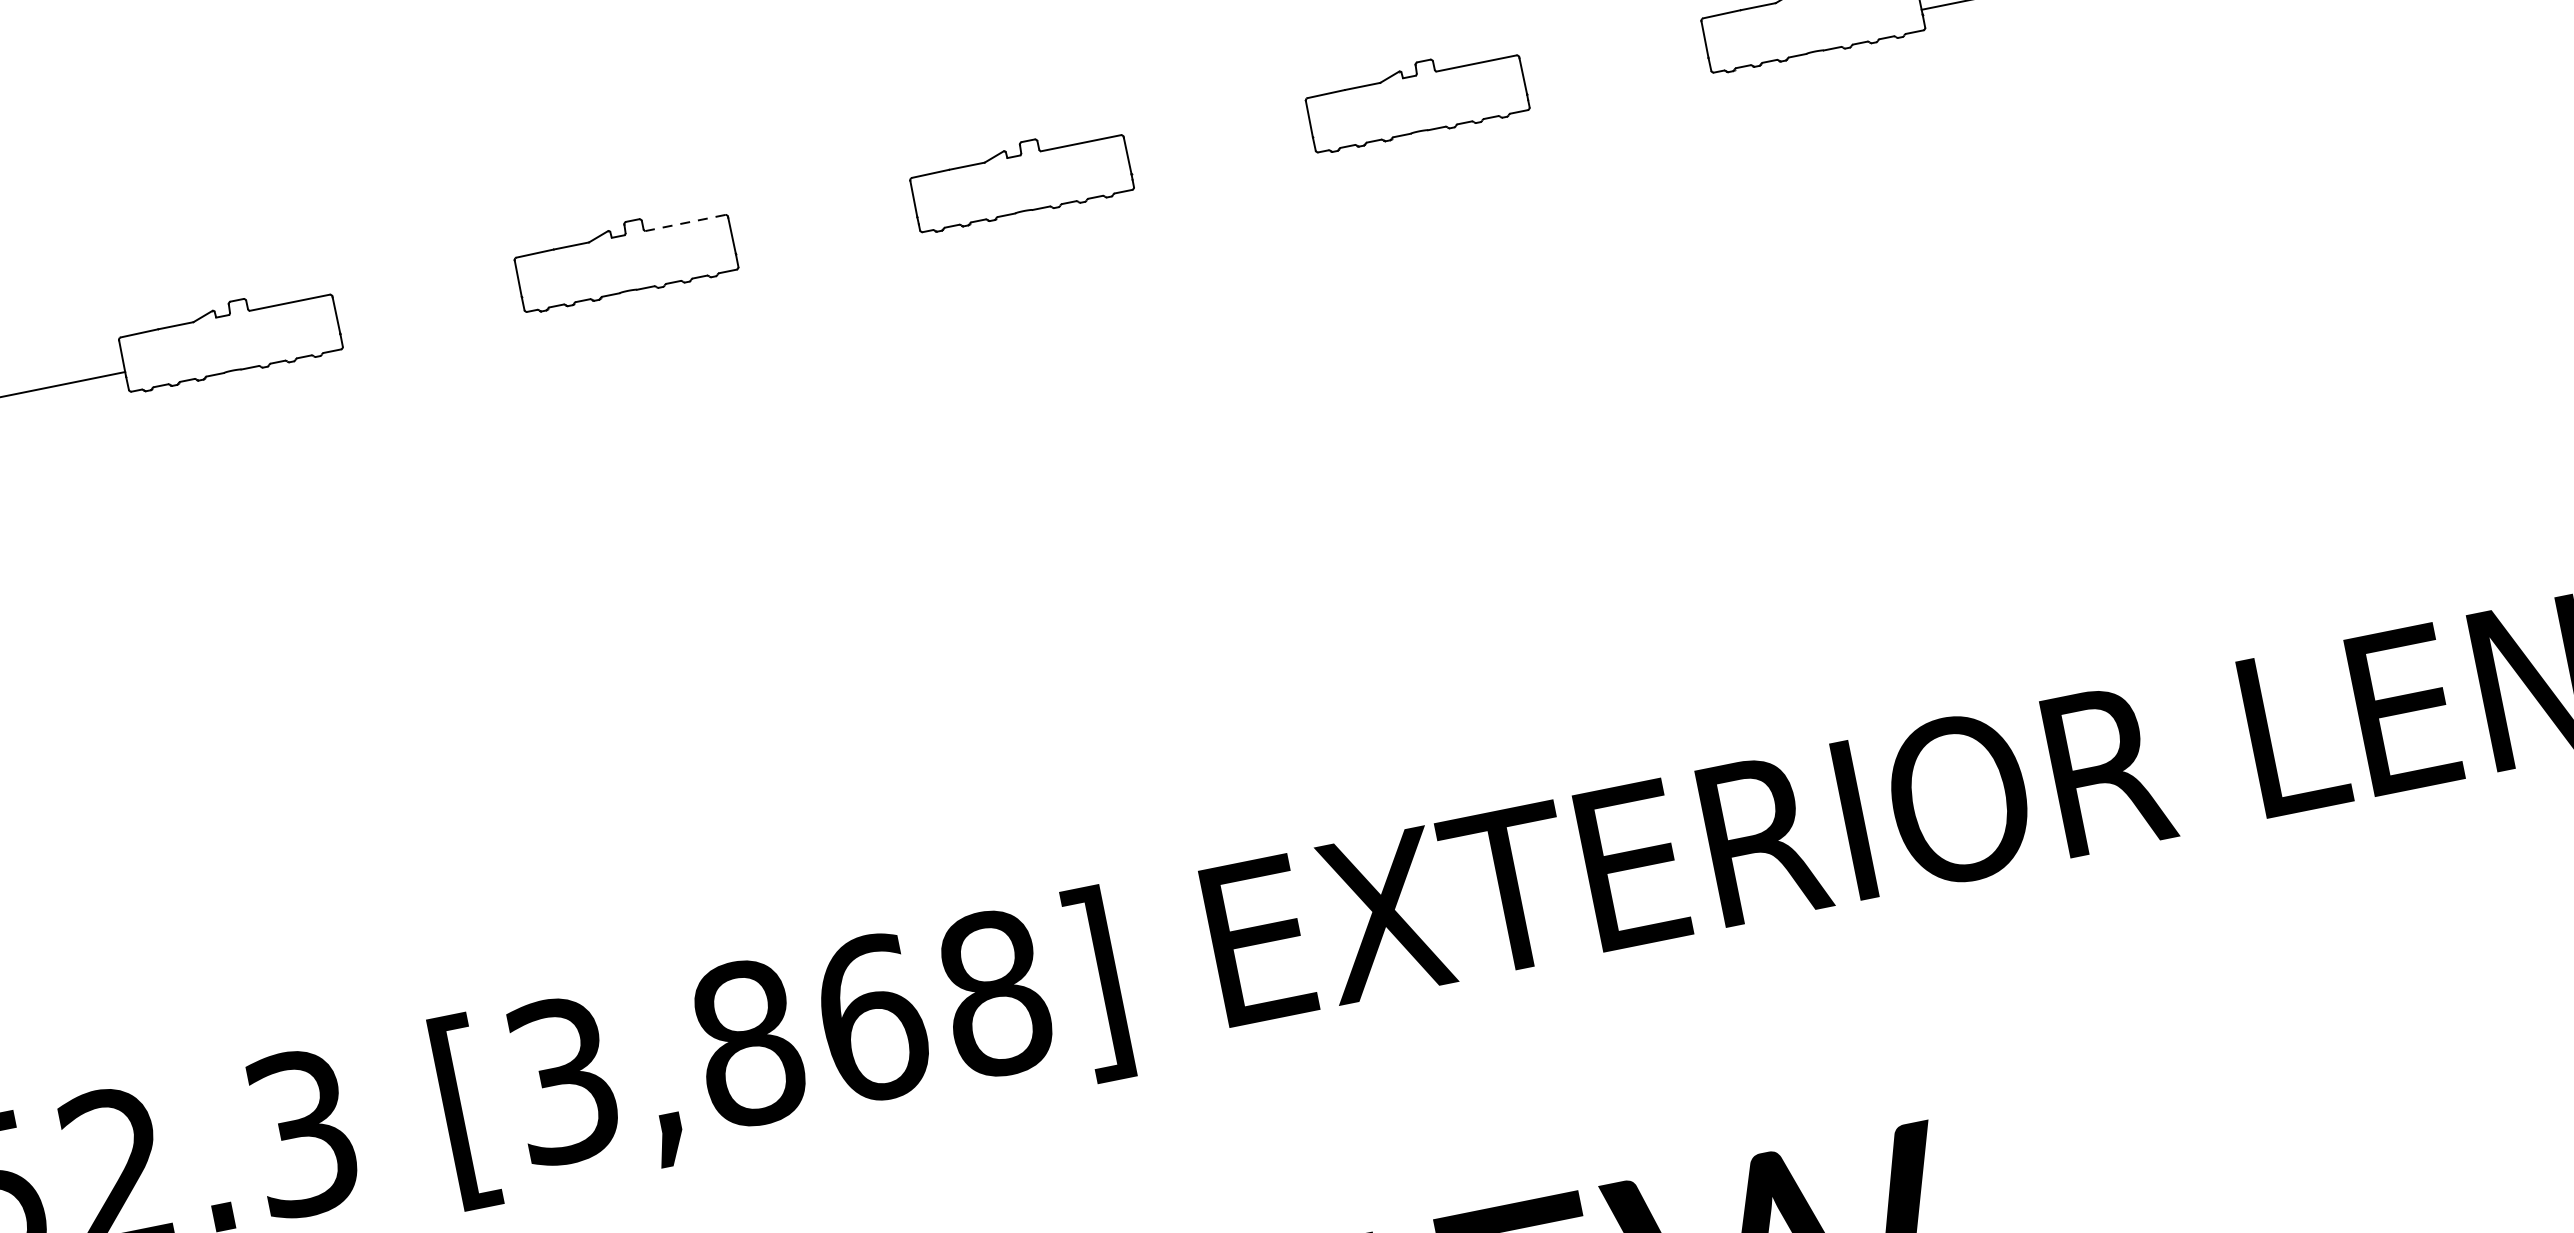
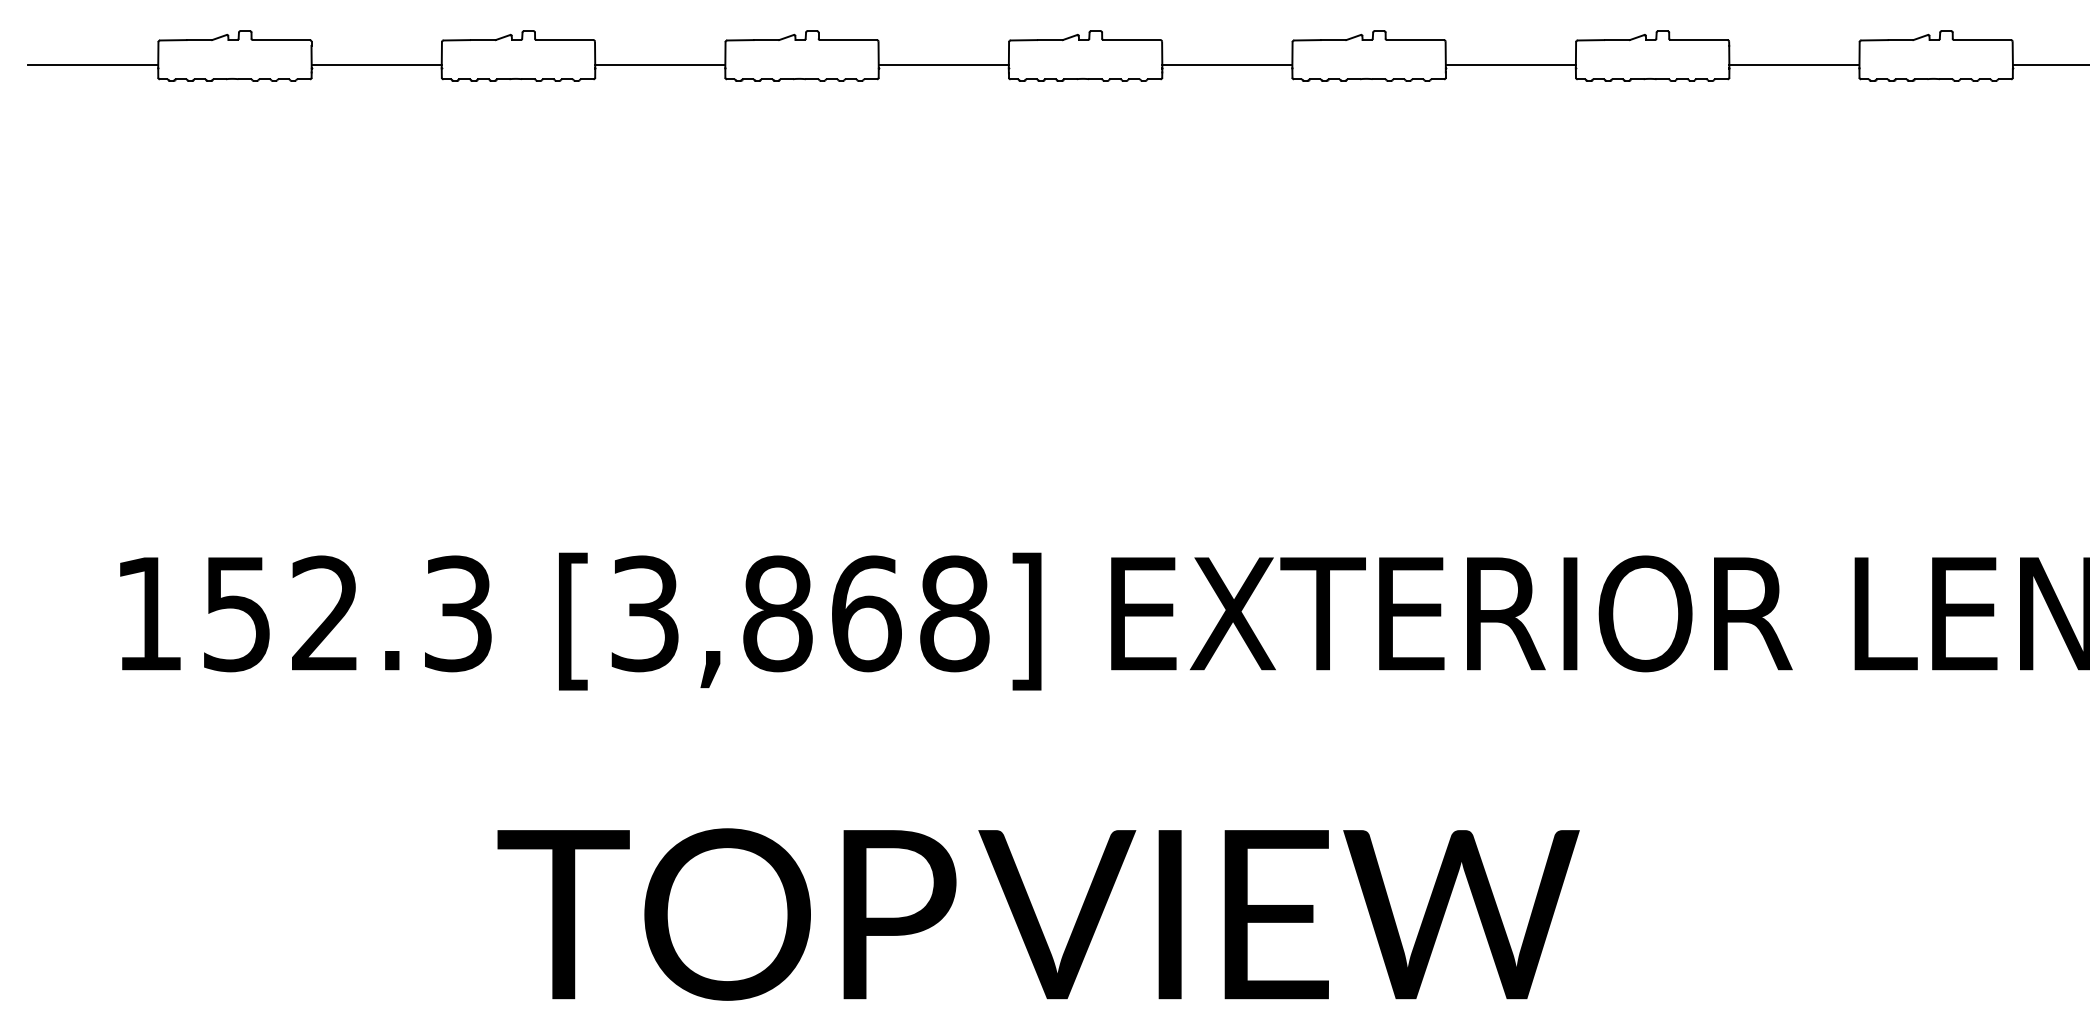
line: (1616, 70) -> (1510, 64), added
line: (1221, 150) -> (1227, 64), added
line: (685, 223) -> (848, 40), dashed -> solid
line: (825, 230) -> (943, 64), added
line: (430, 309) -> (660, 64), added

